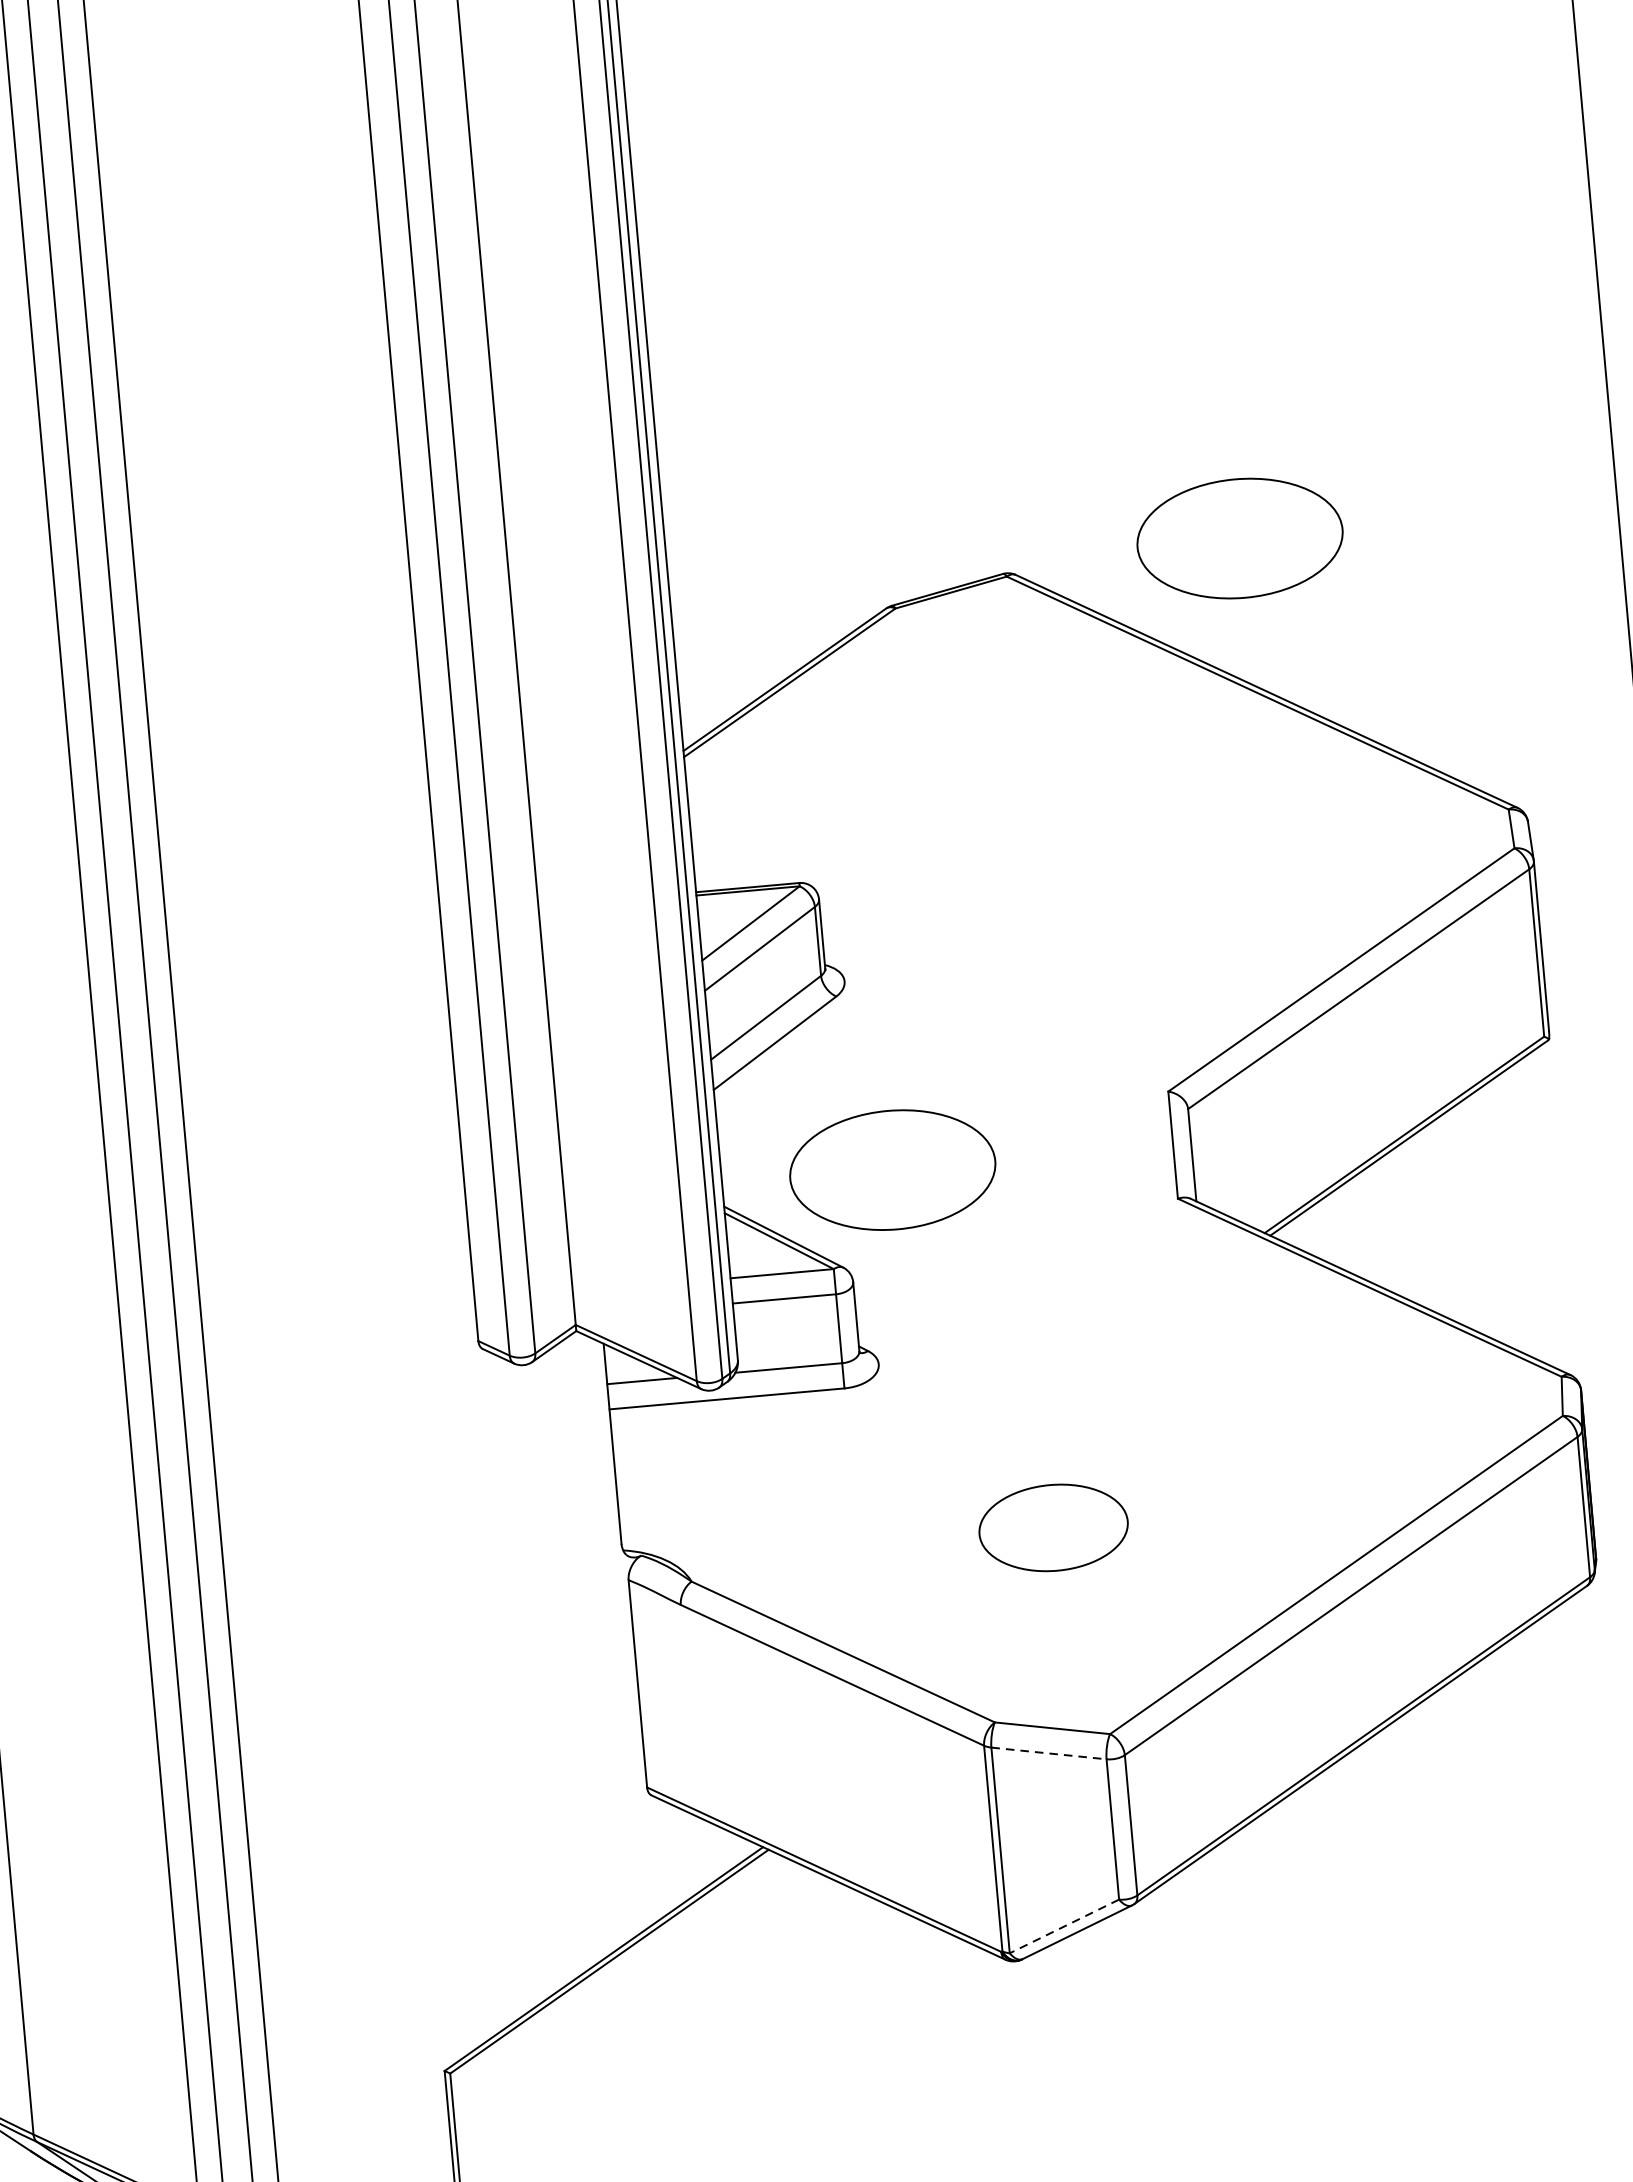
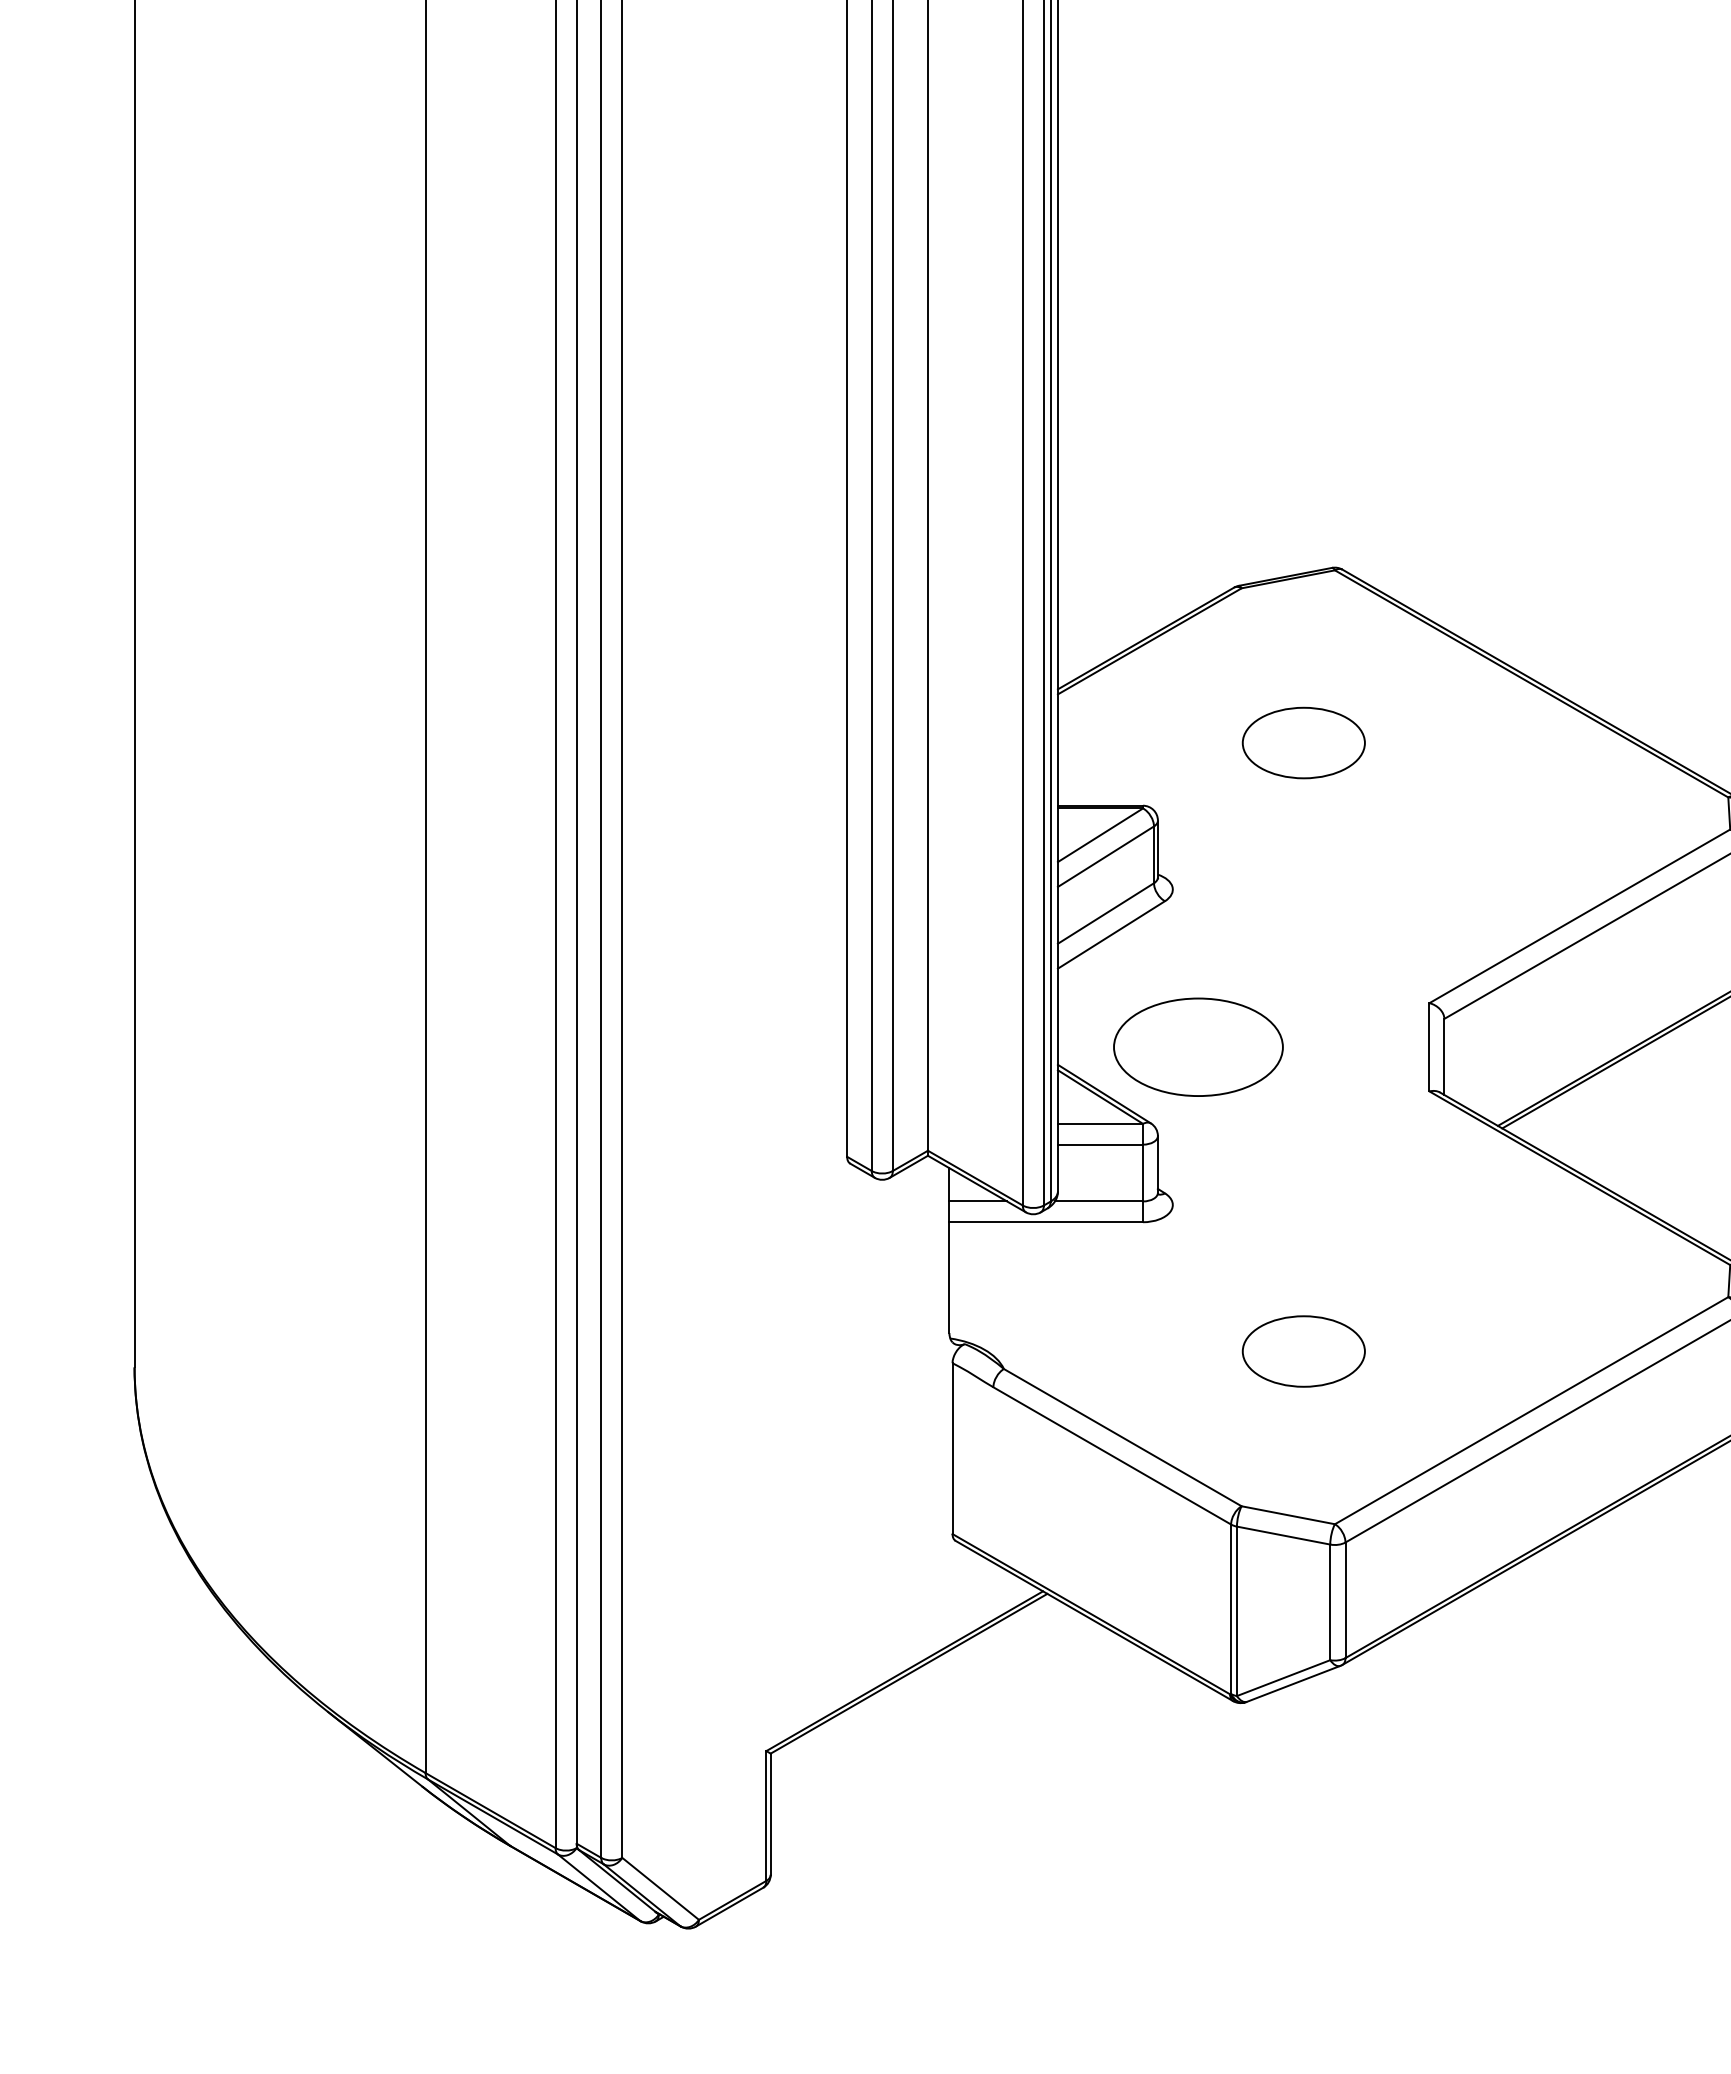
part: (1240, 537) -> (1528, 555), removed
part: (987, 788) -> (1303, 742), added
line: (1048, 1753) -> (1283, 1535), dashed -> solid
line: (1064, 1926) -> (1283, 1678), dashed -> solid

